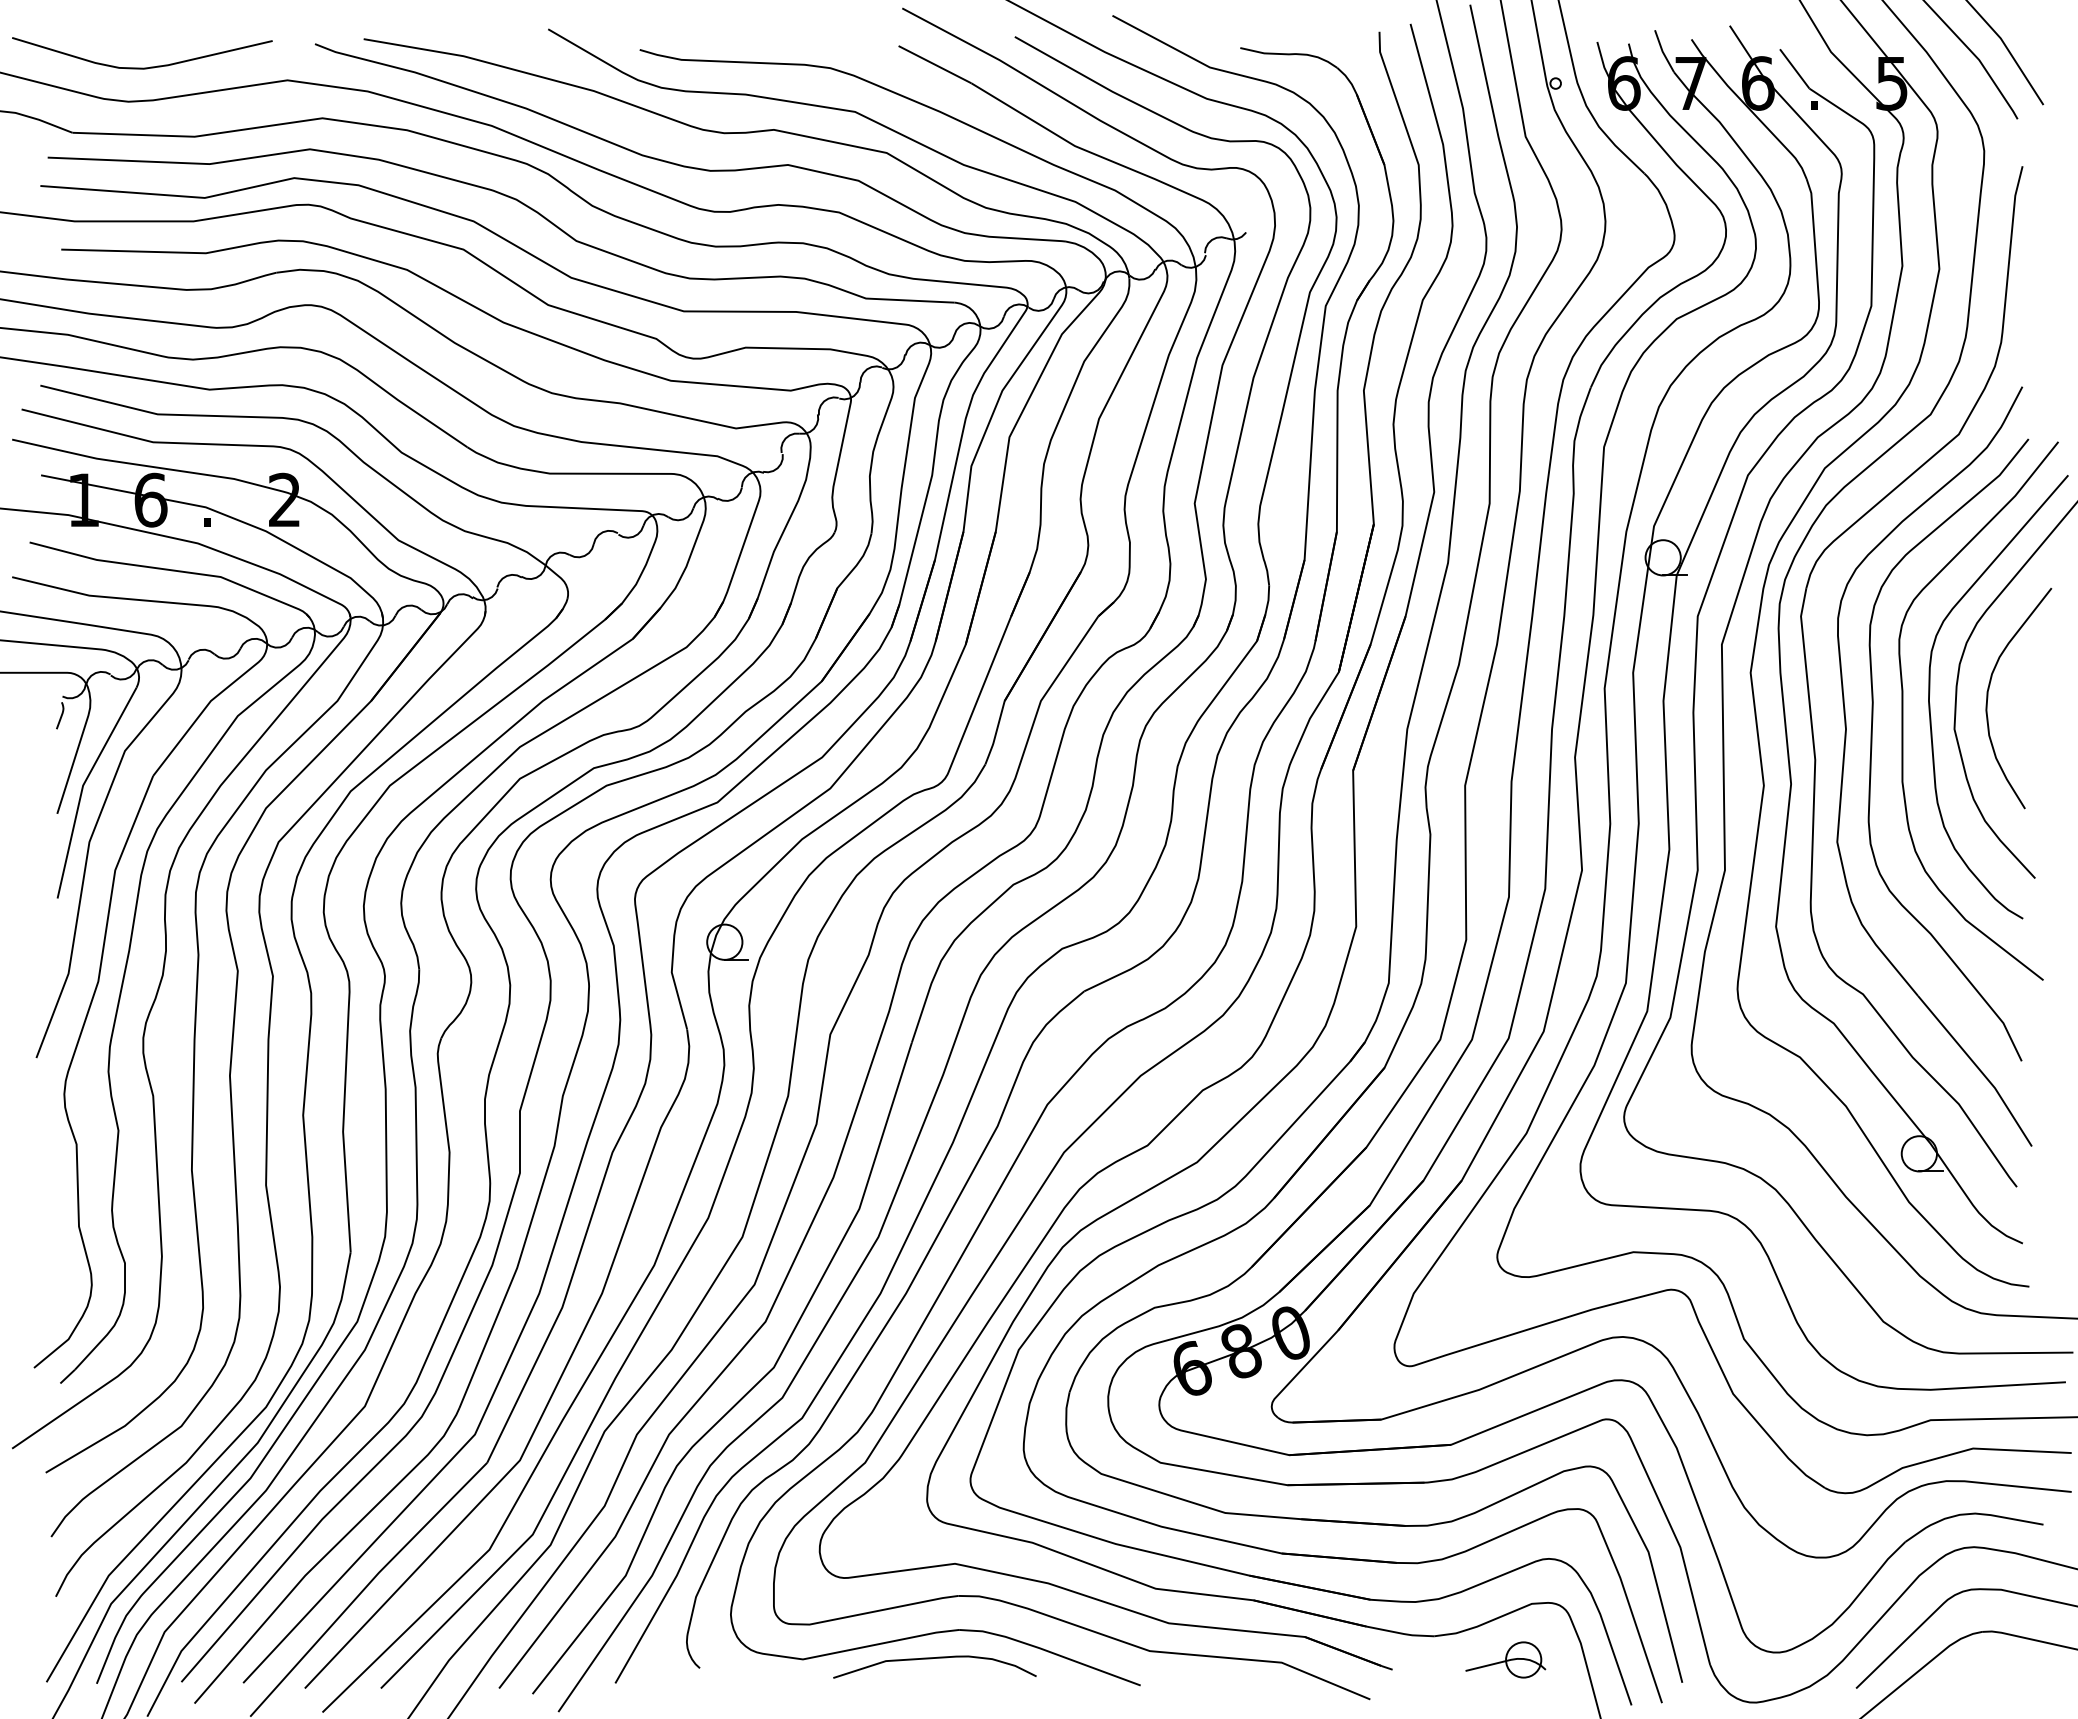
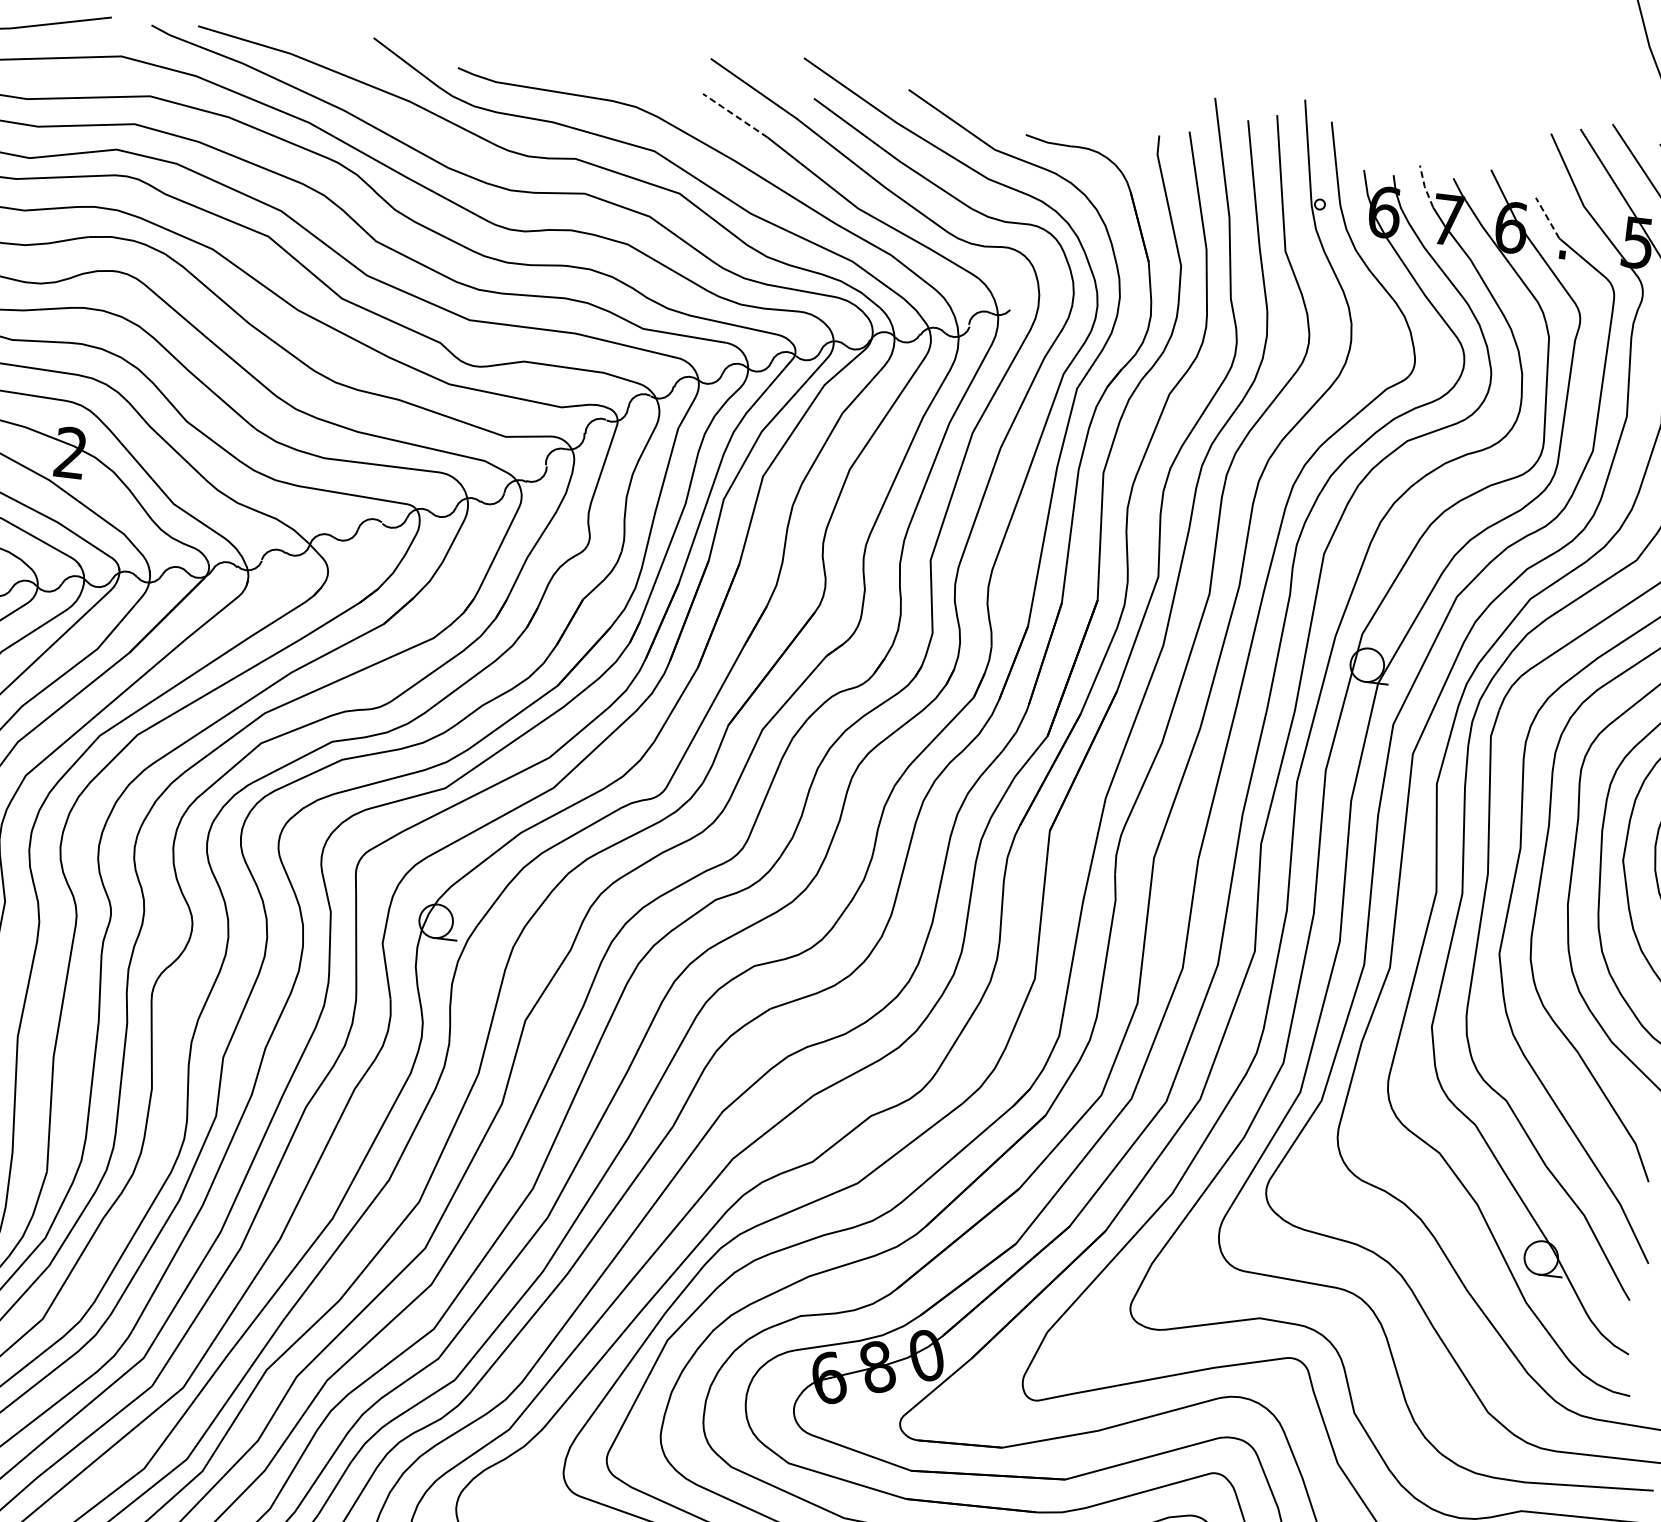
line: (1662, 51) -> (1424, 186), solid -> dashed
line: (935, 64) -> (735, 115), solid -> dashed
line: (1794, 68) -> (1547, 217), solid -> dashed

